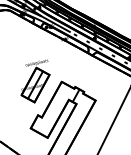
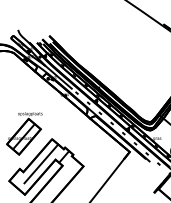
line: (56, 106) -> (41, 163), added

